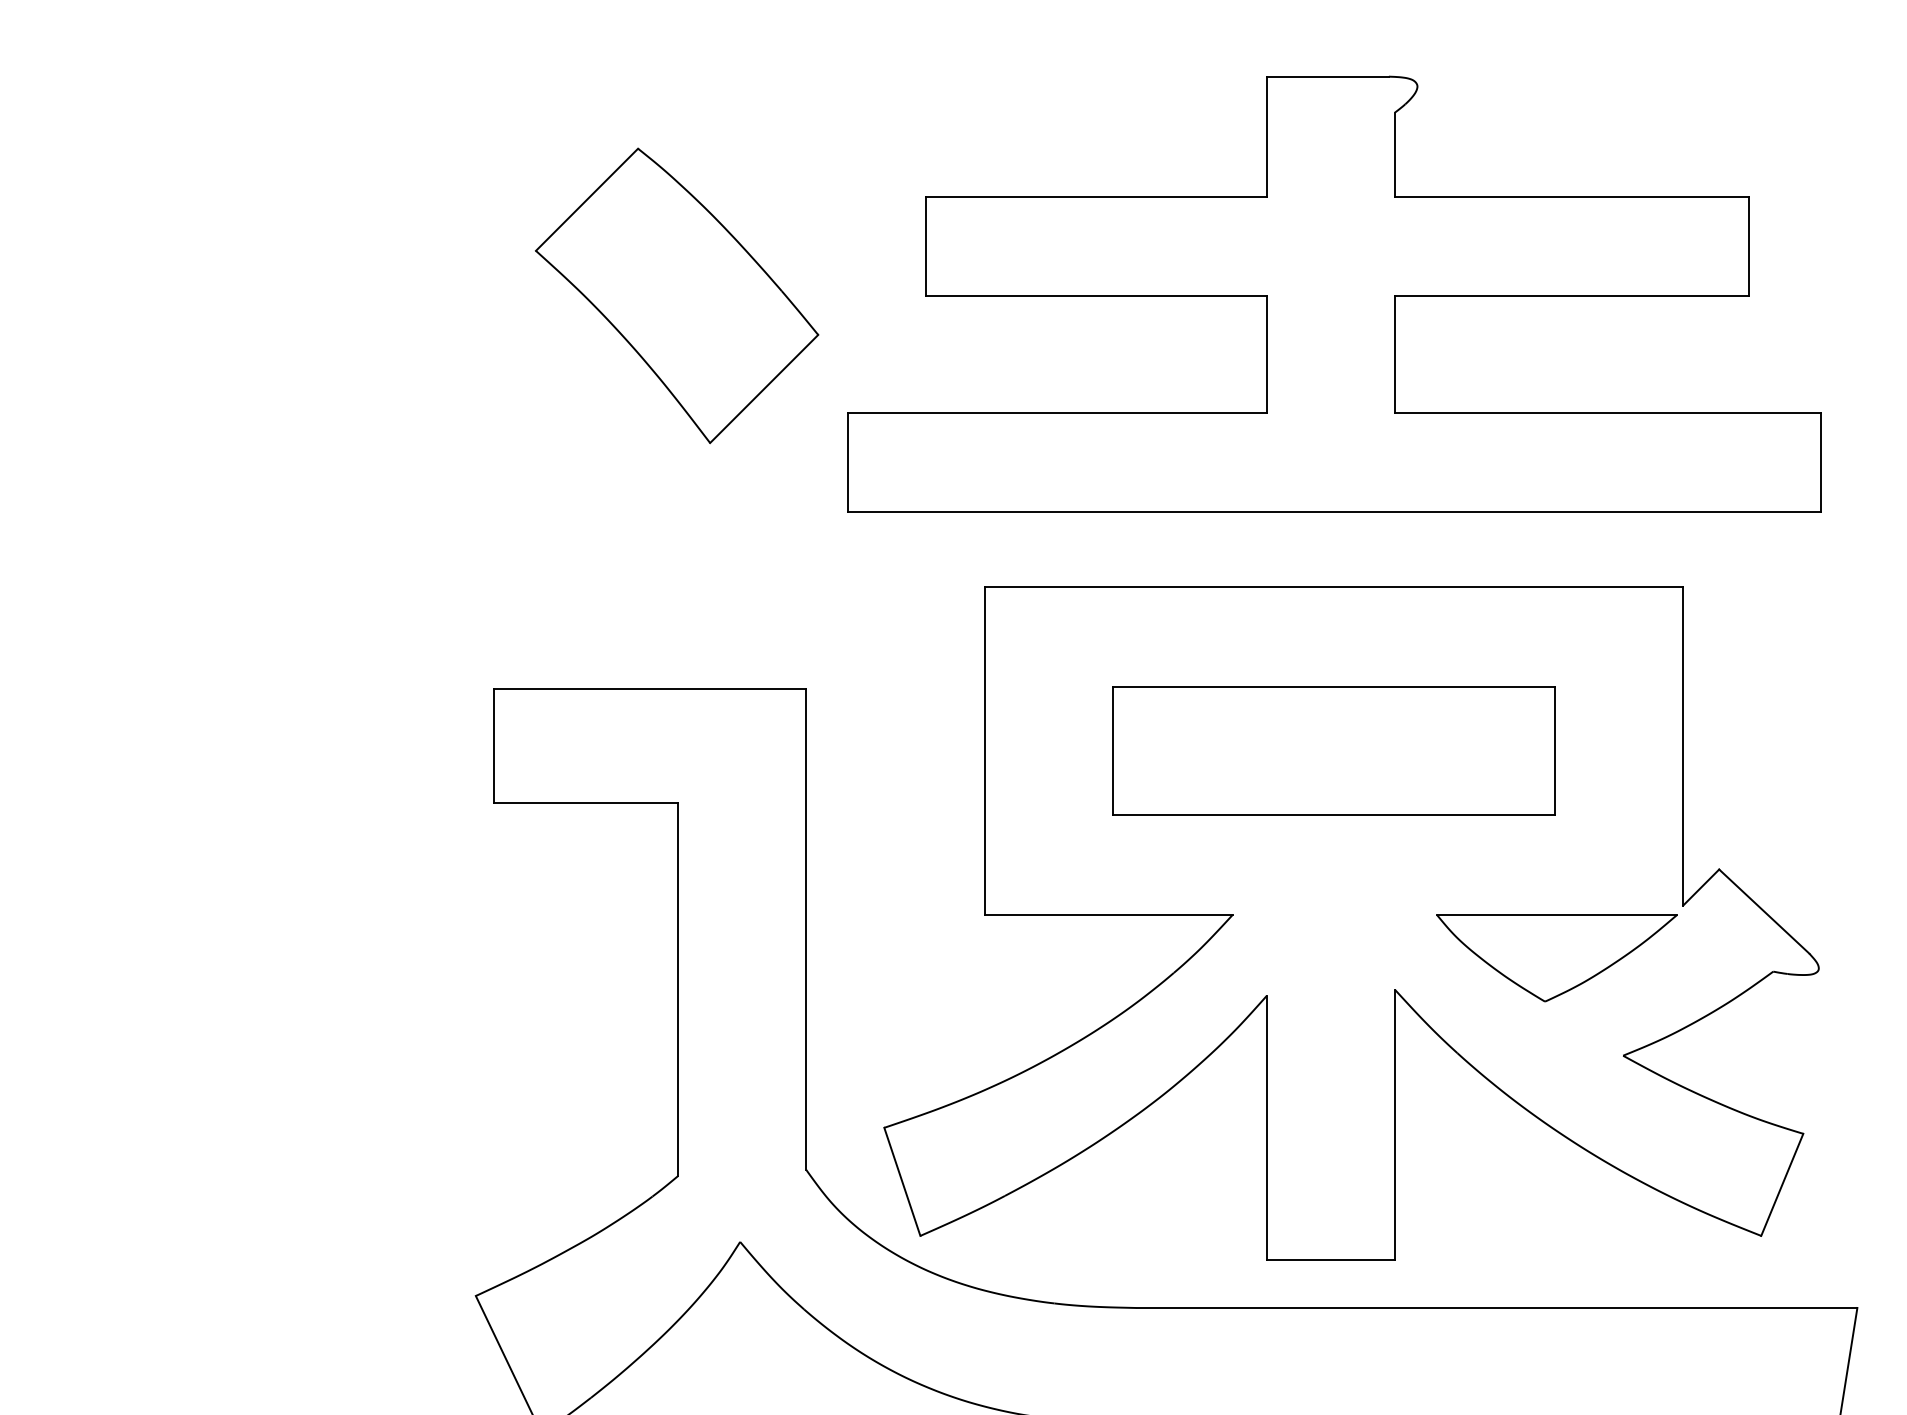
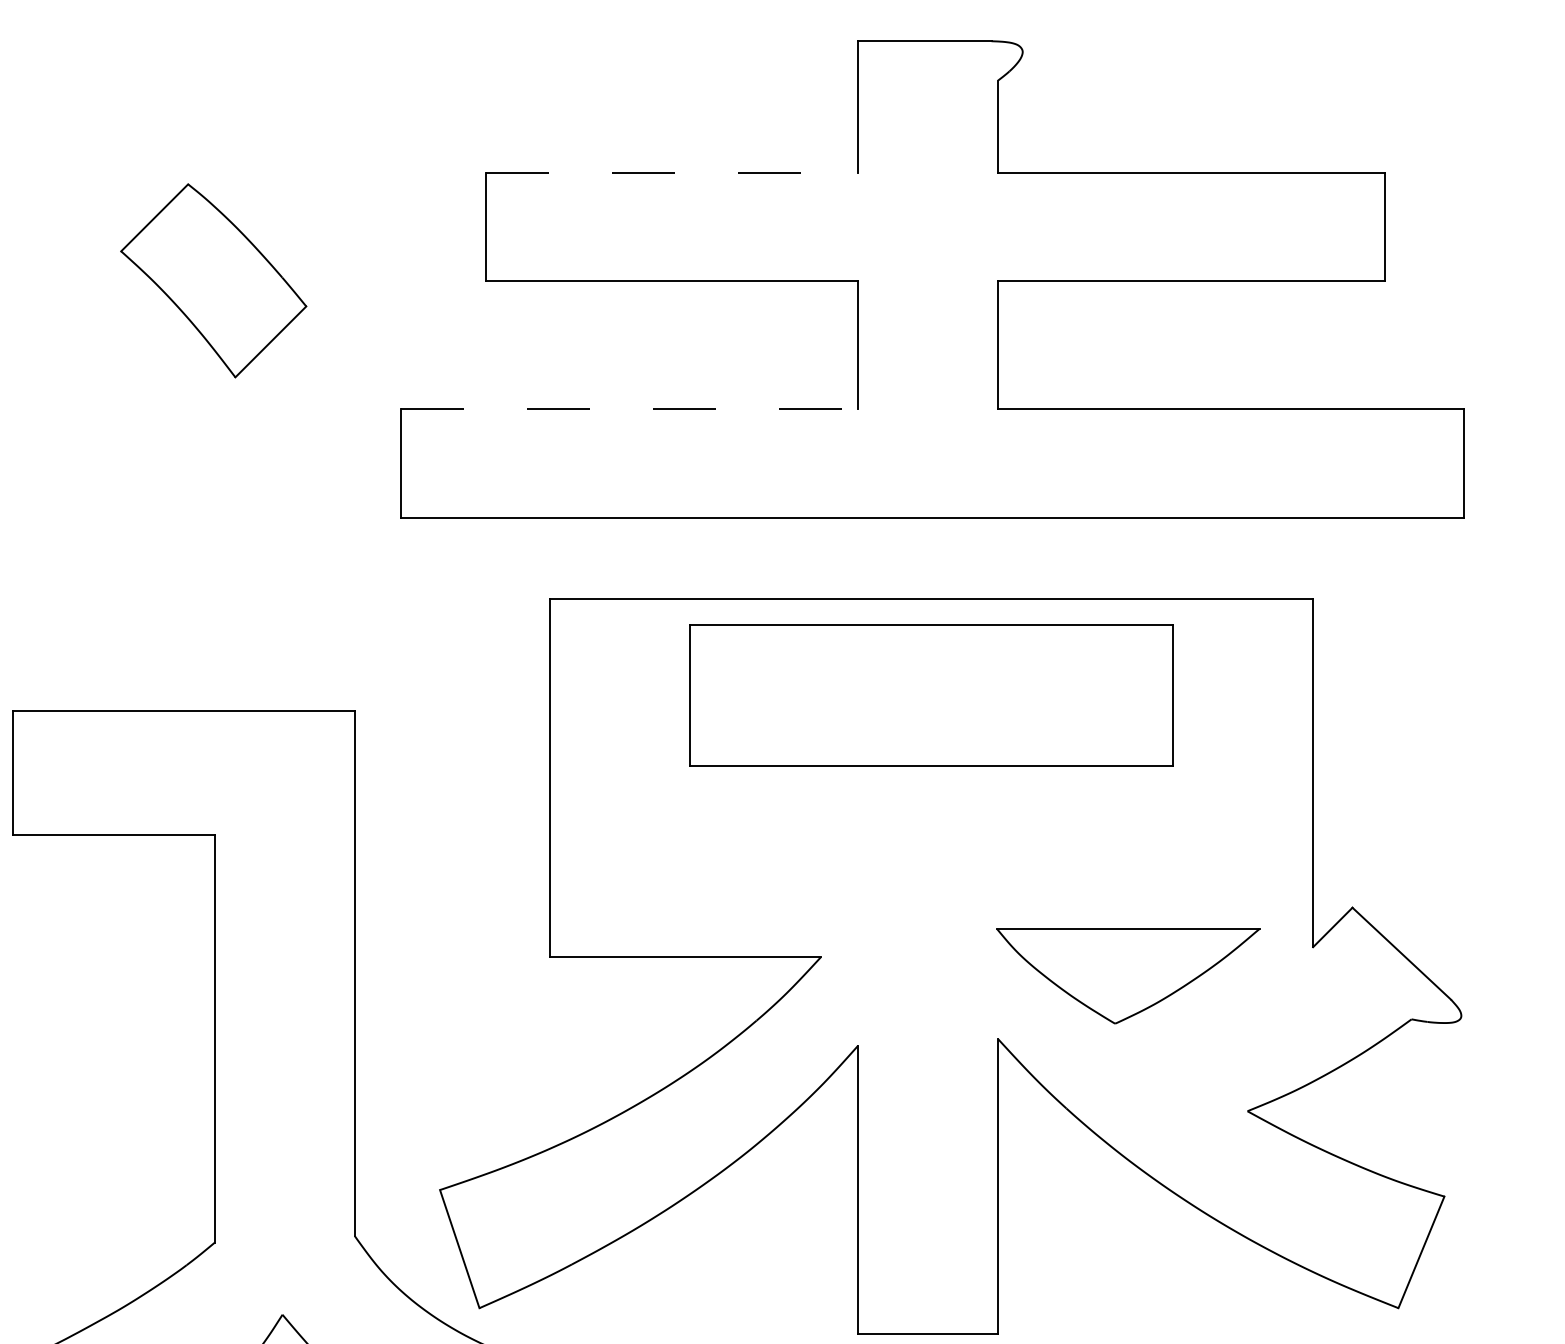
line: (1097, 196) -> (673, 172), solid -> dashed
part: (677, 295) -> (214, 280), size x0.6
line: (1058, 413) -> (630, 409), solid -> dashed
part: (1333, 750) -> (930, 694), moved
part: (1556, 958) -> (1127, 976), moved

